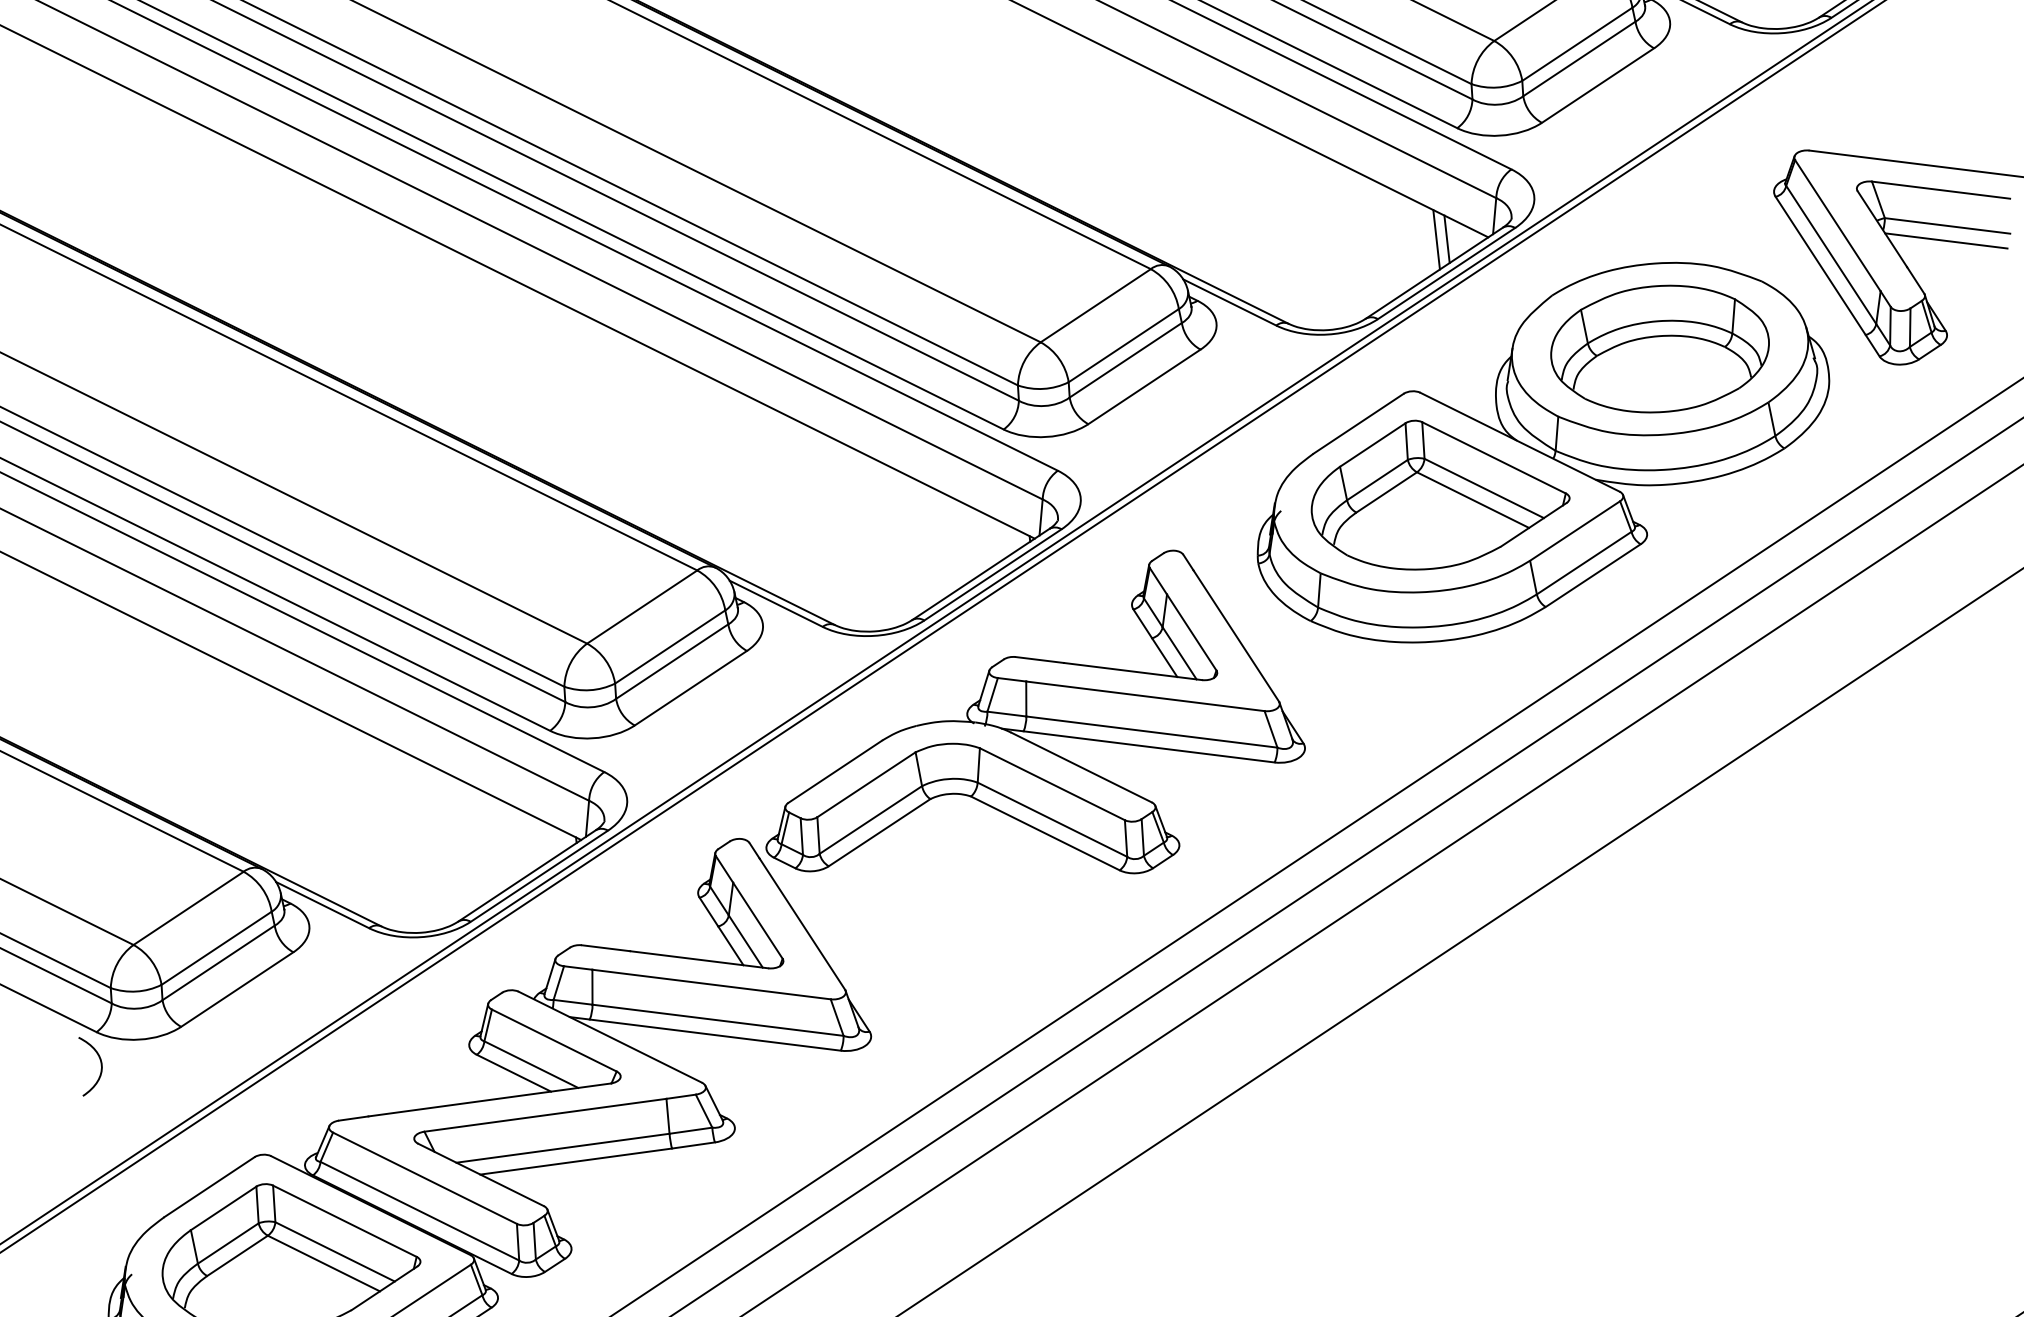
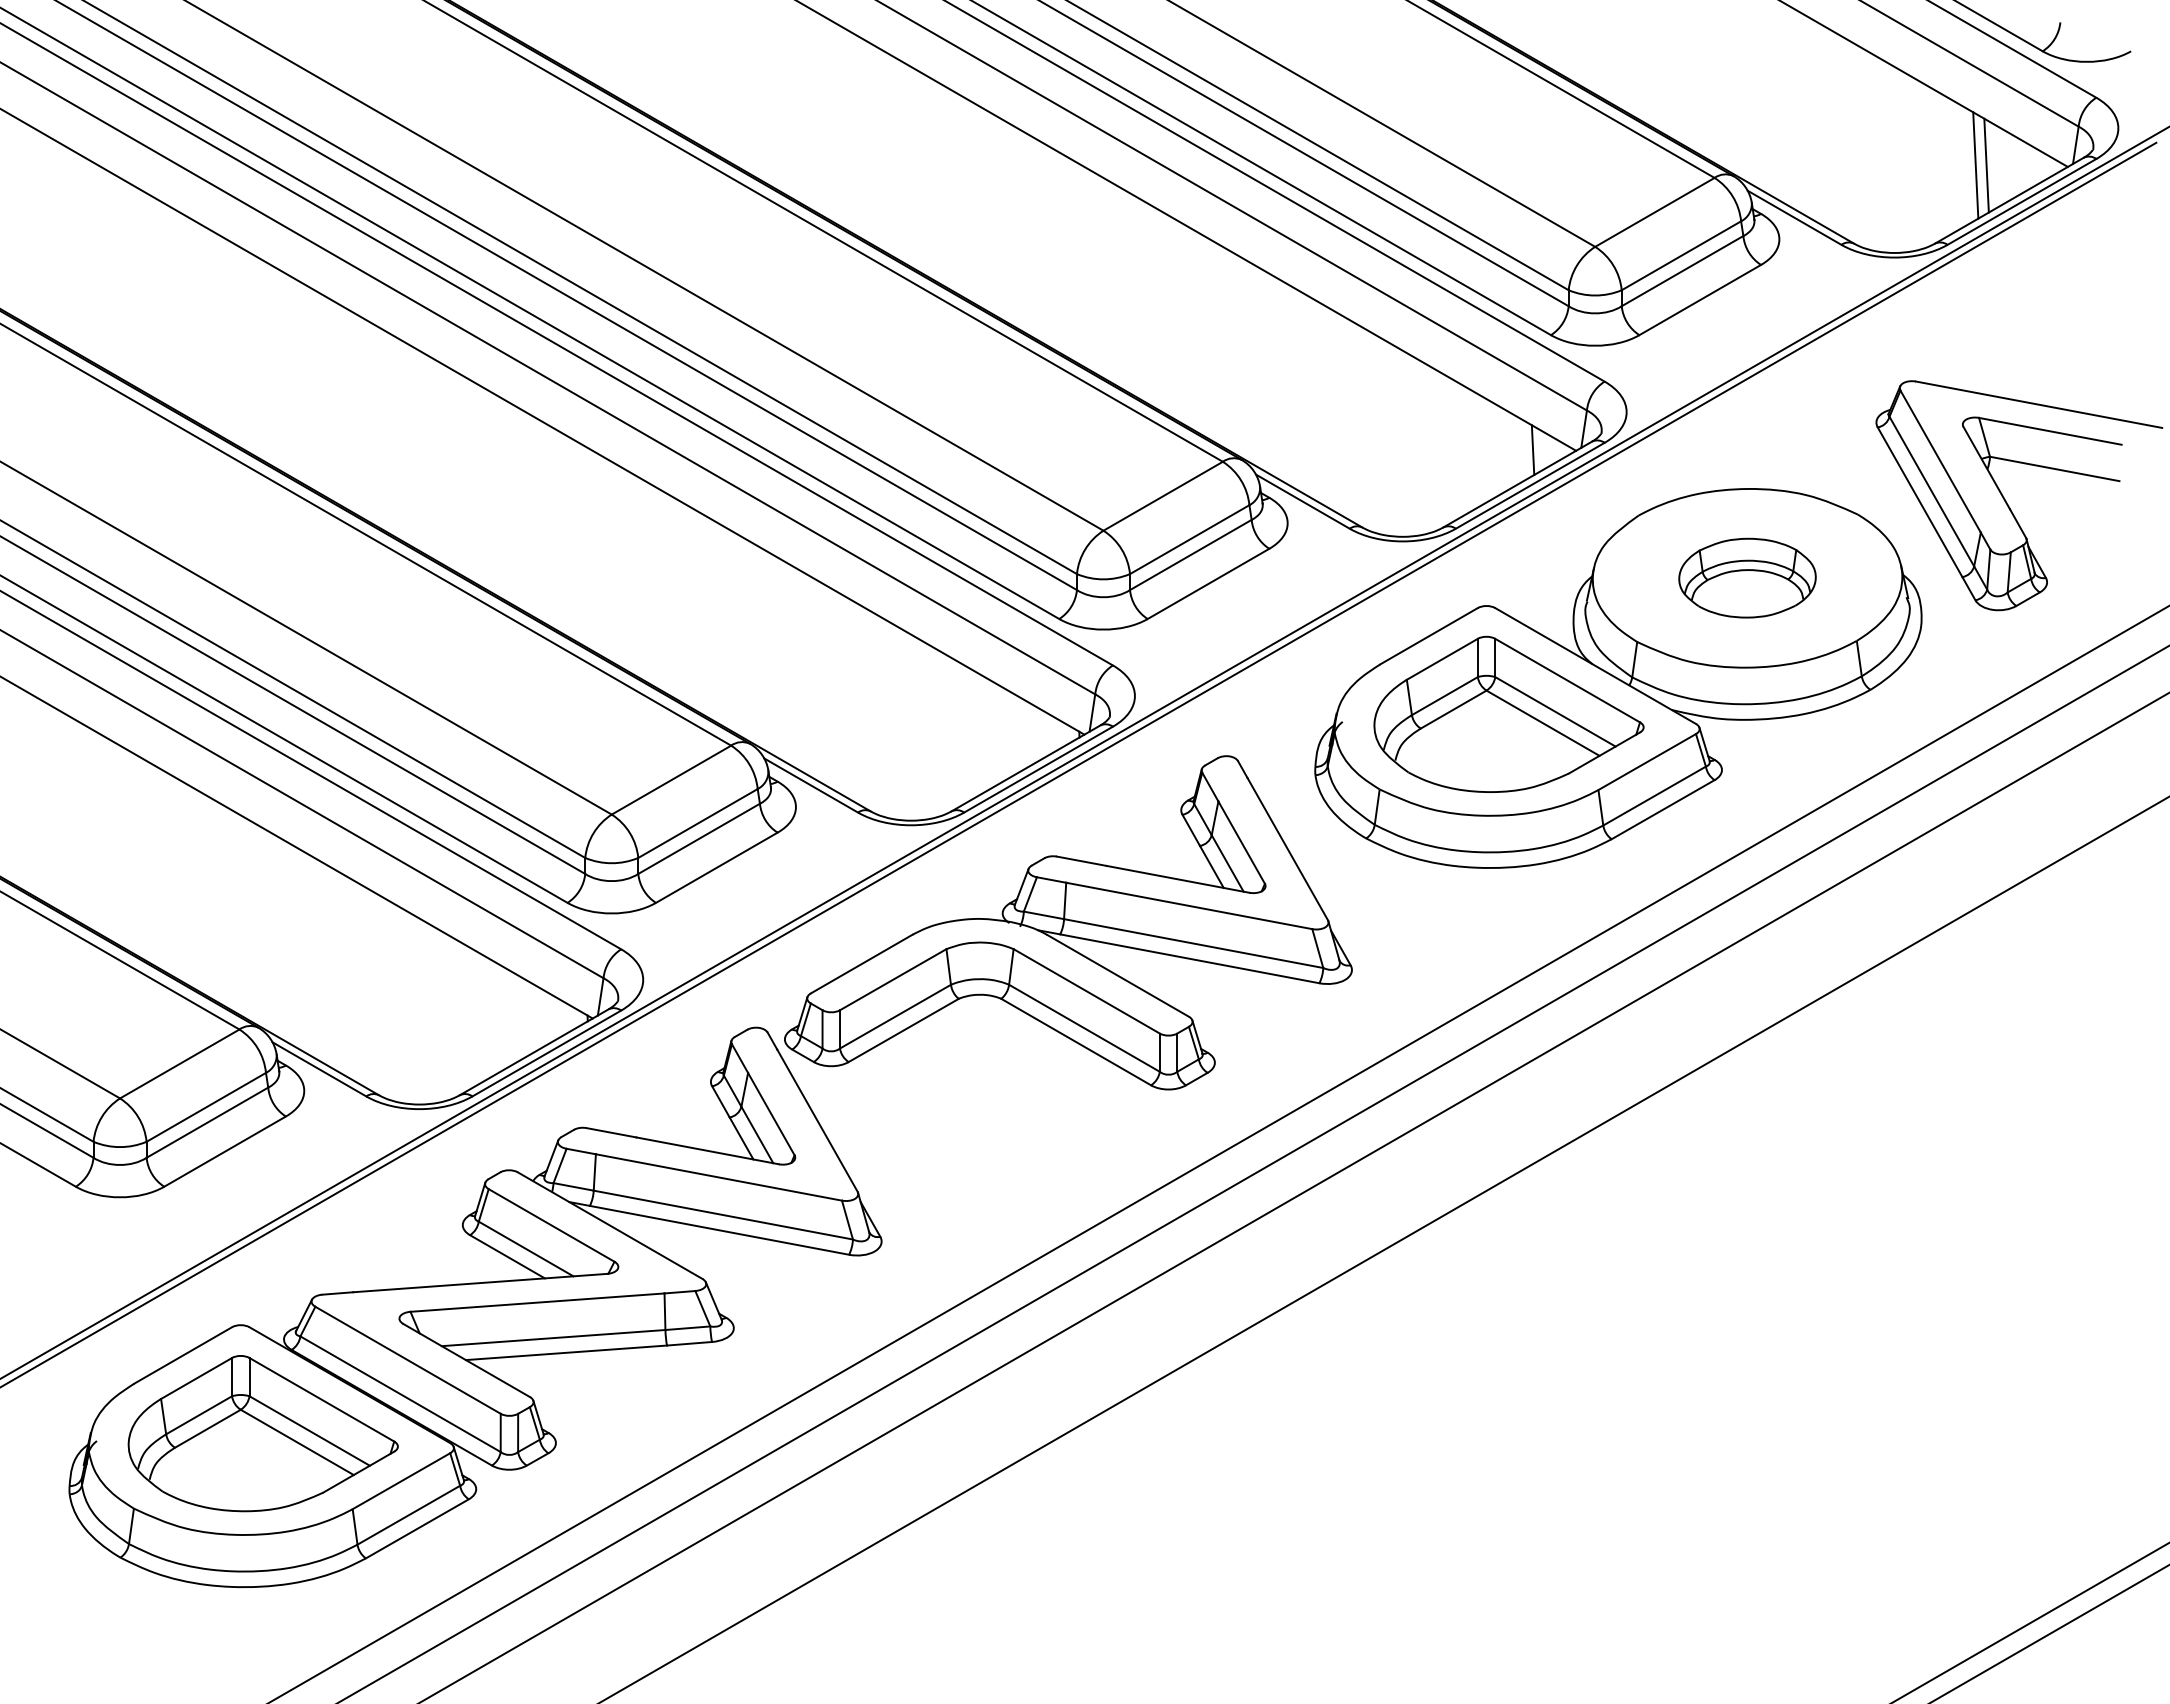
line: (1435, 239) -> (1521, 449), removed
line: (1946, 240) -> (2052, 484), removed
part: (1659, 348) -> (1747, 577), size x0.6
curve: (99, 1061) -> (77, 1217), removed

